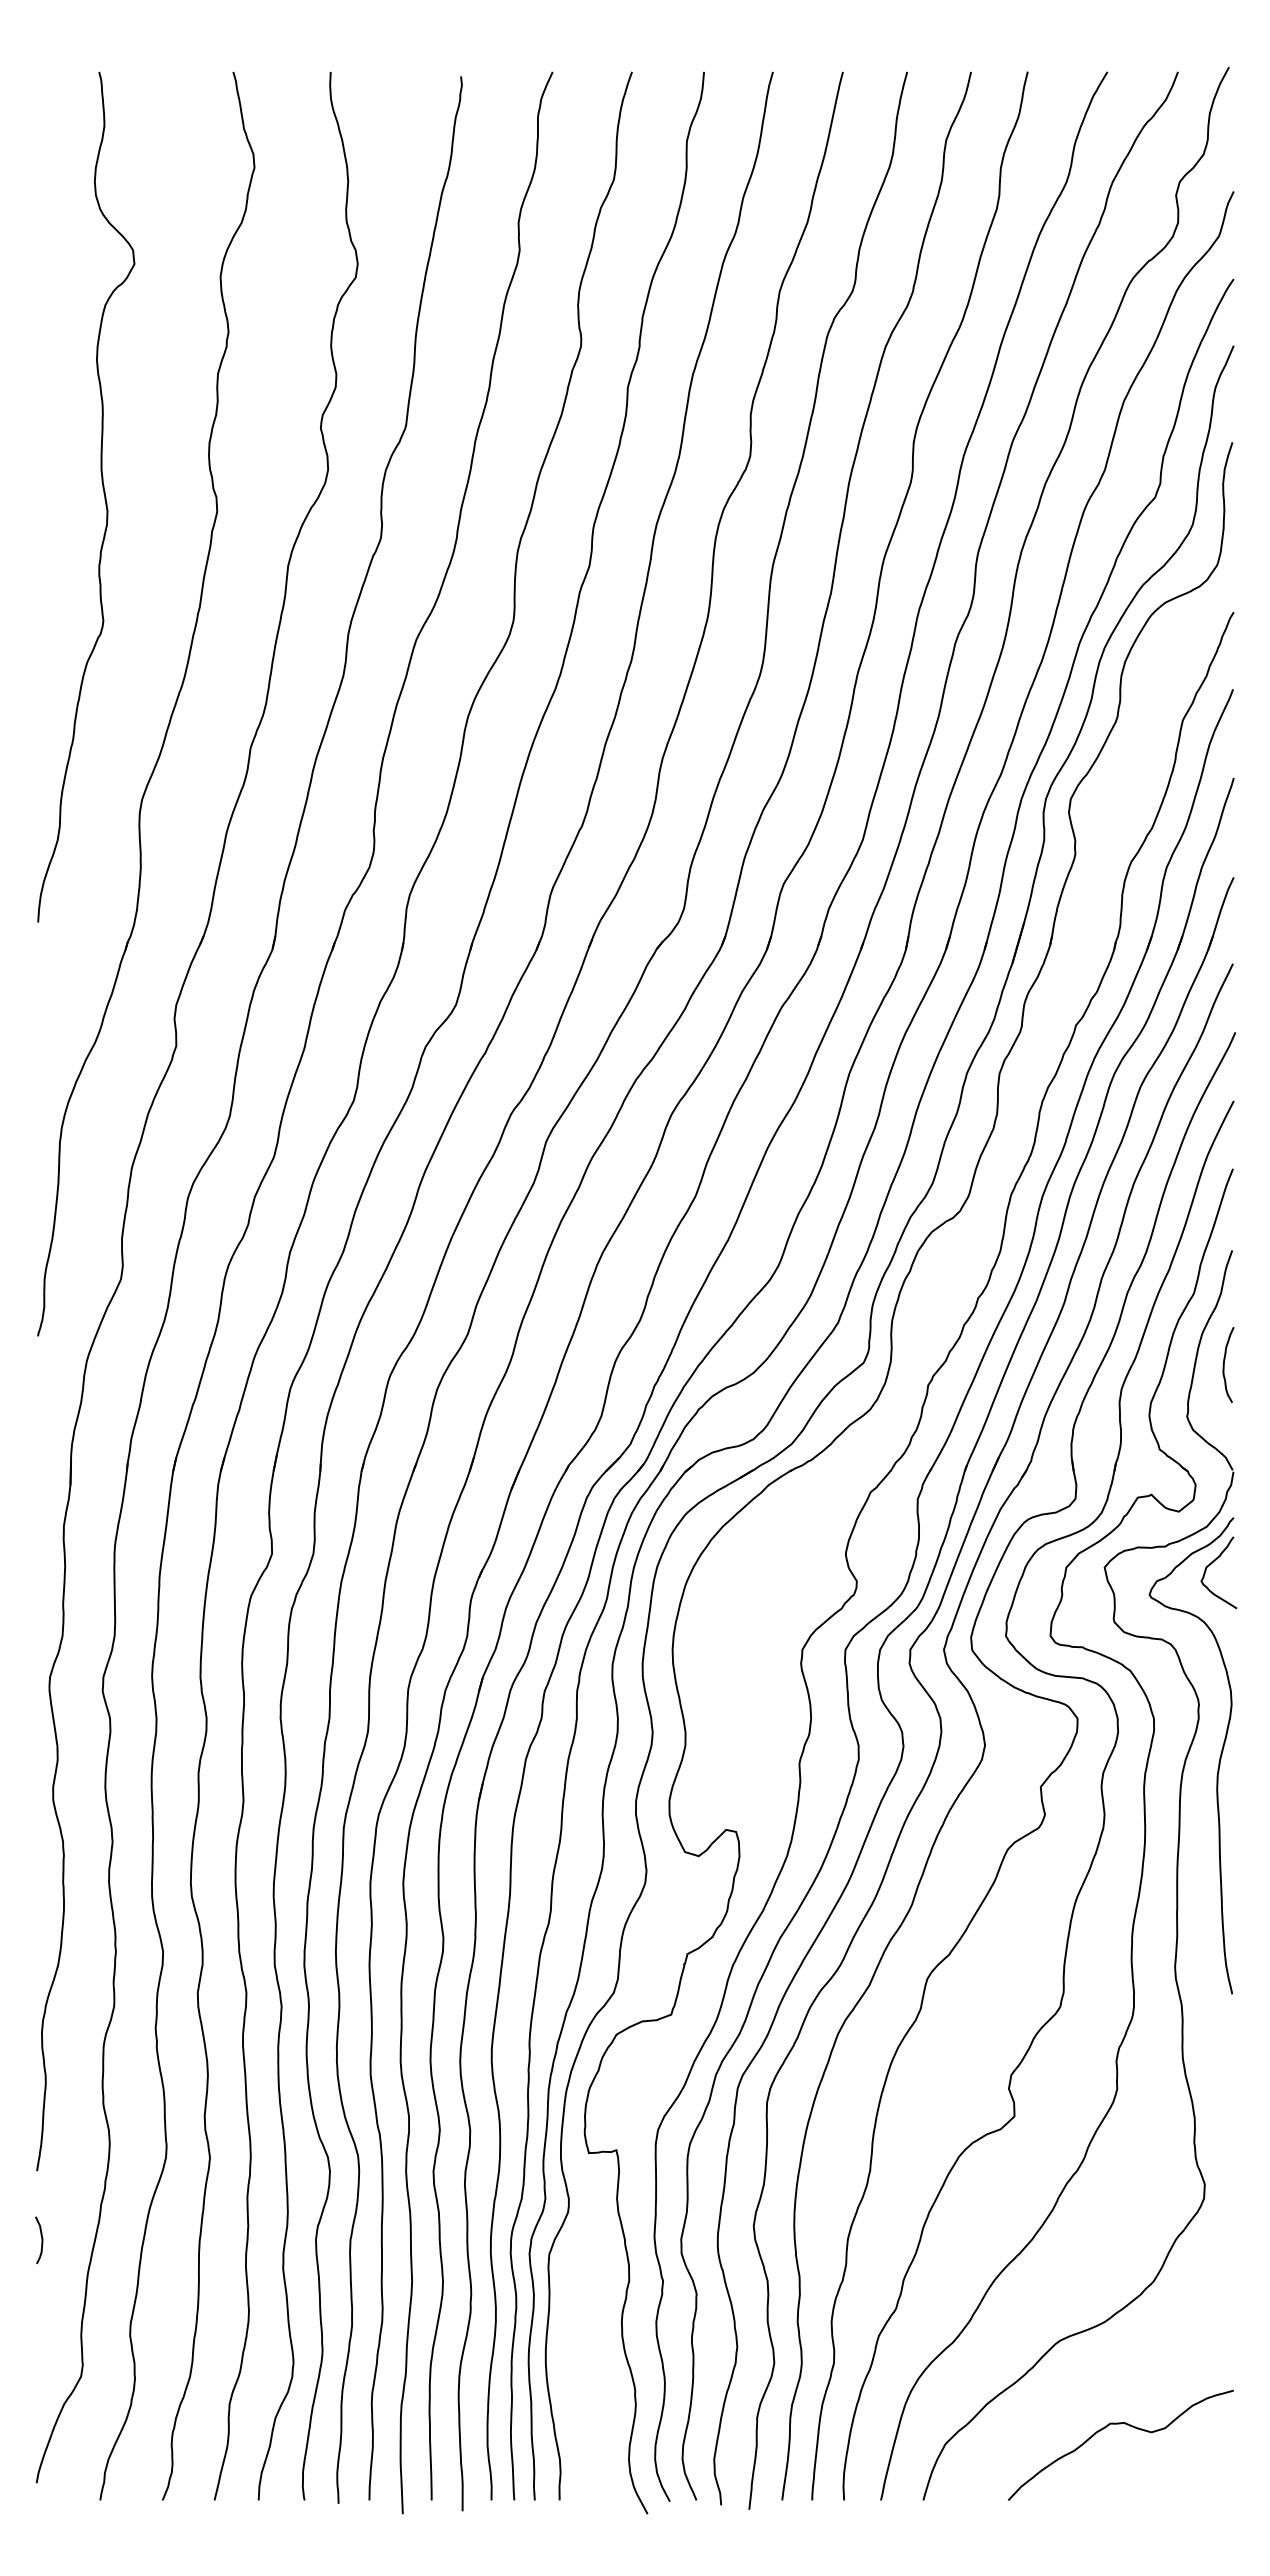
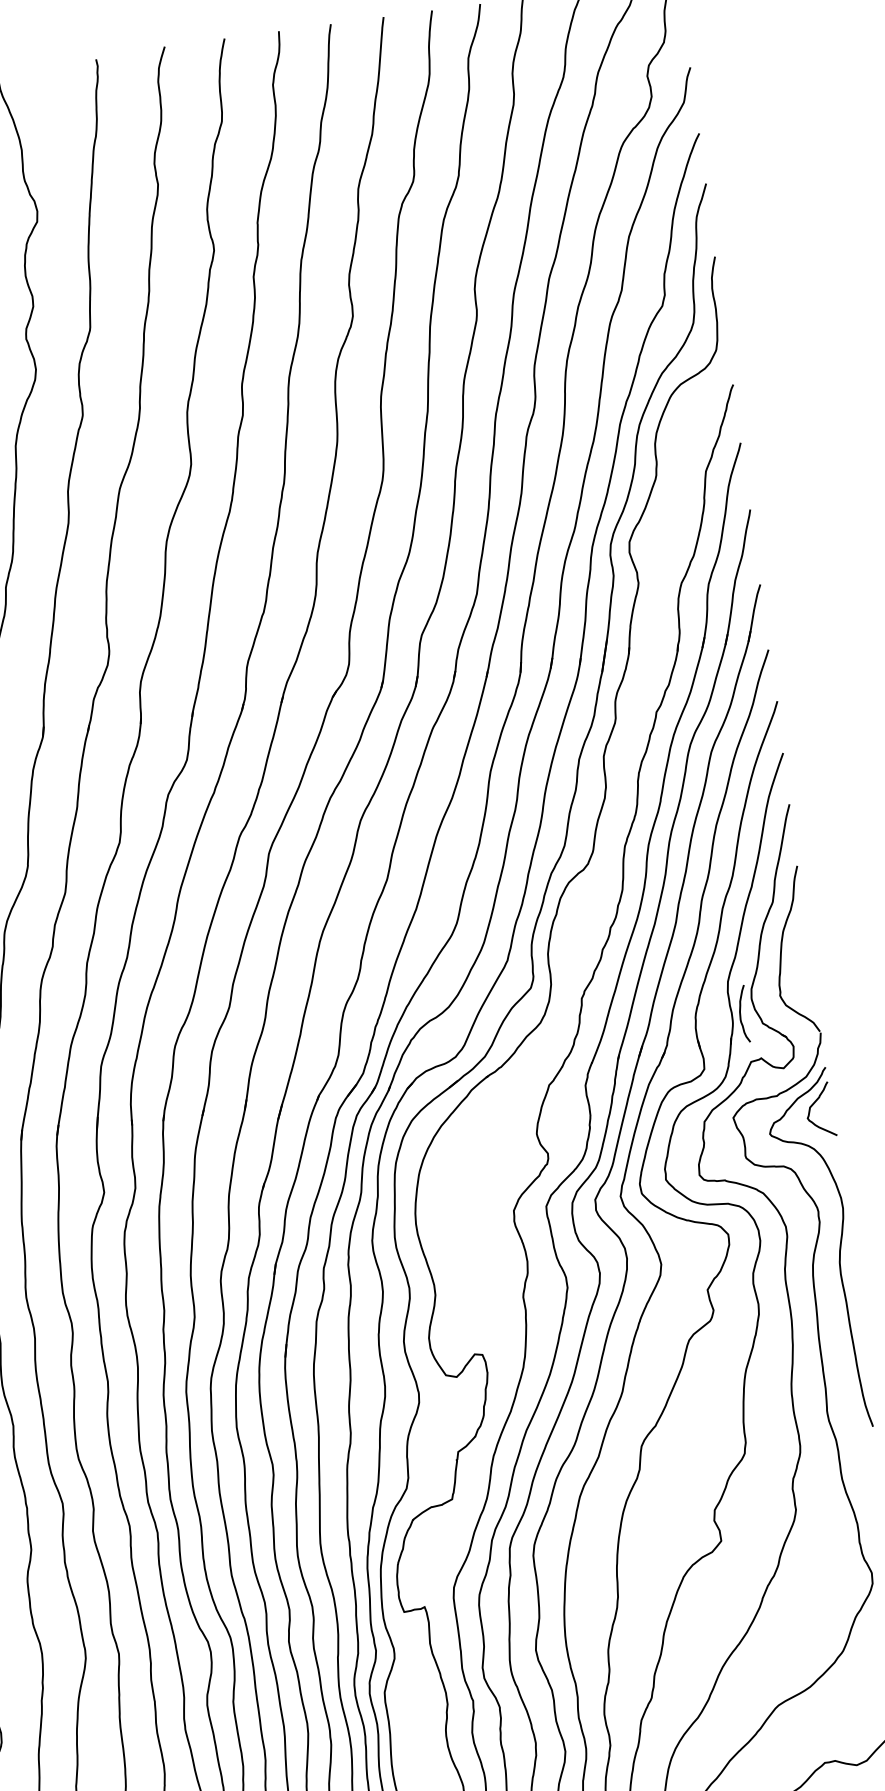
curve: (1224, 1364) -> (740, 1014), moved

